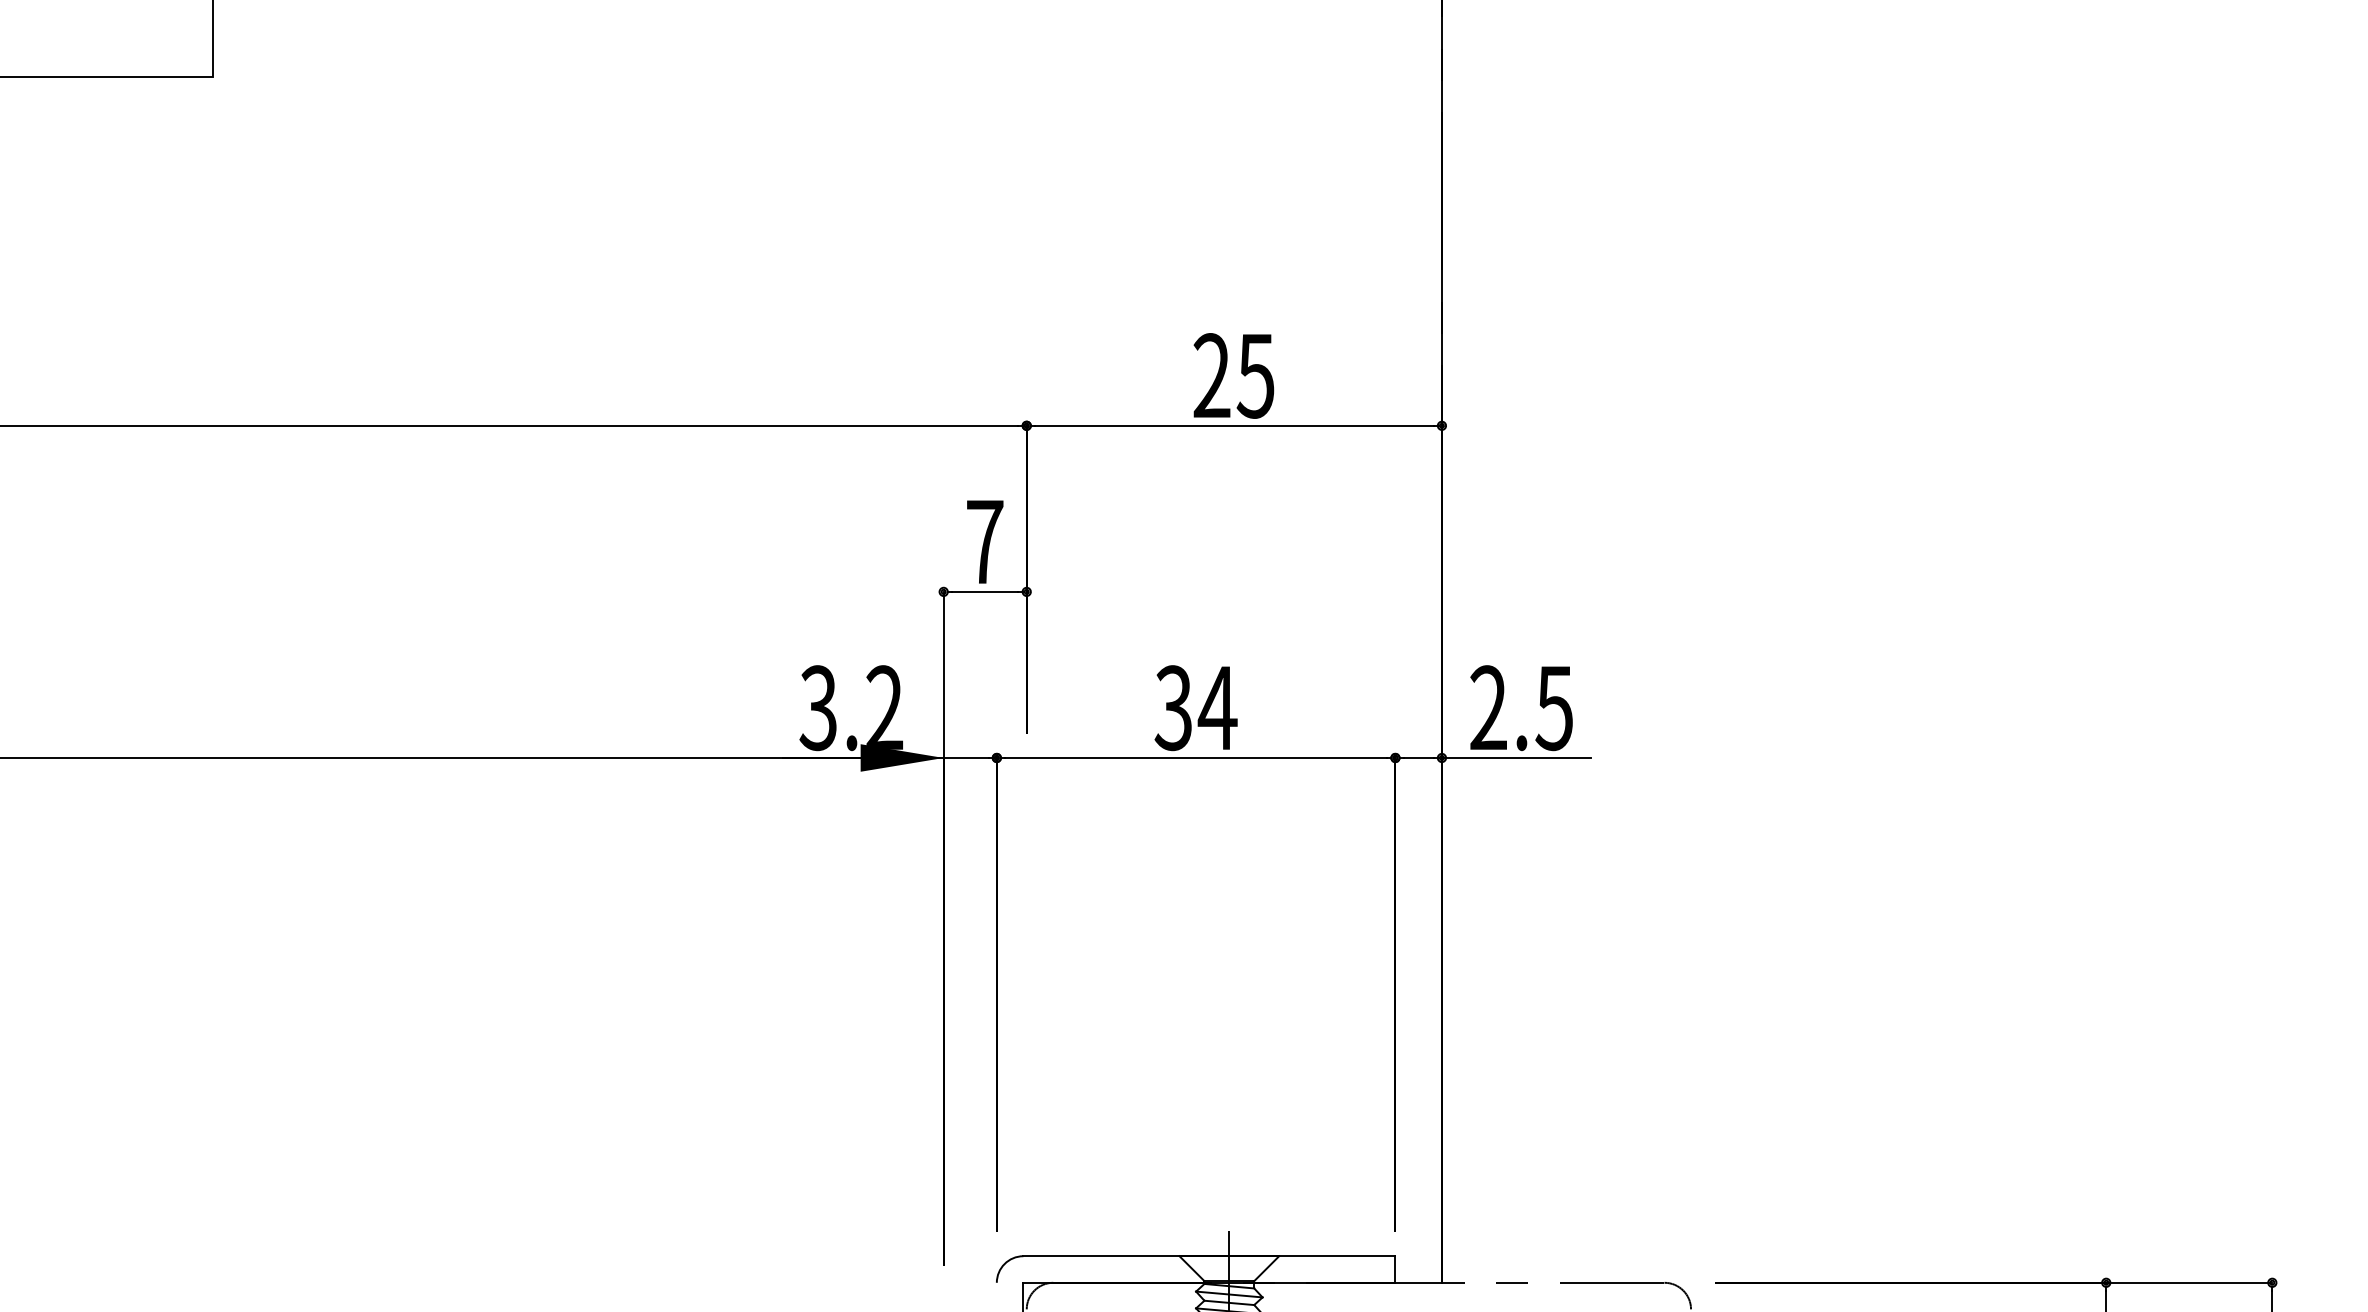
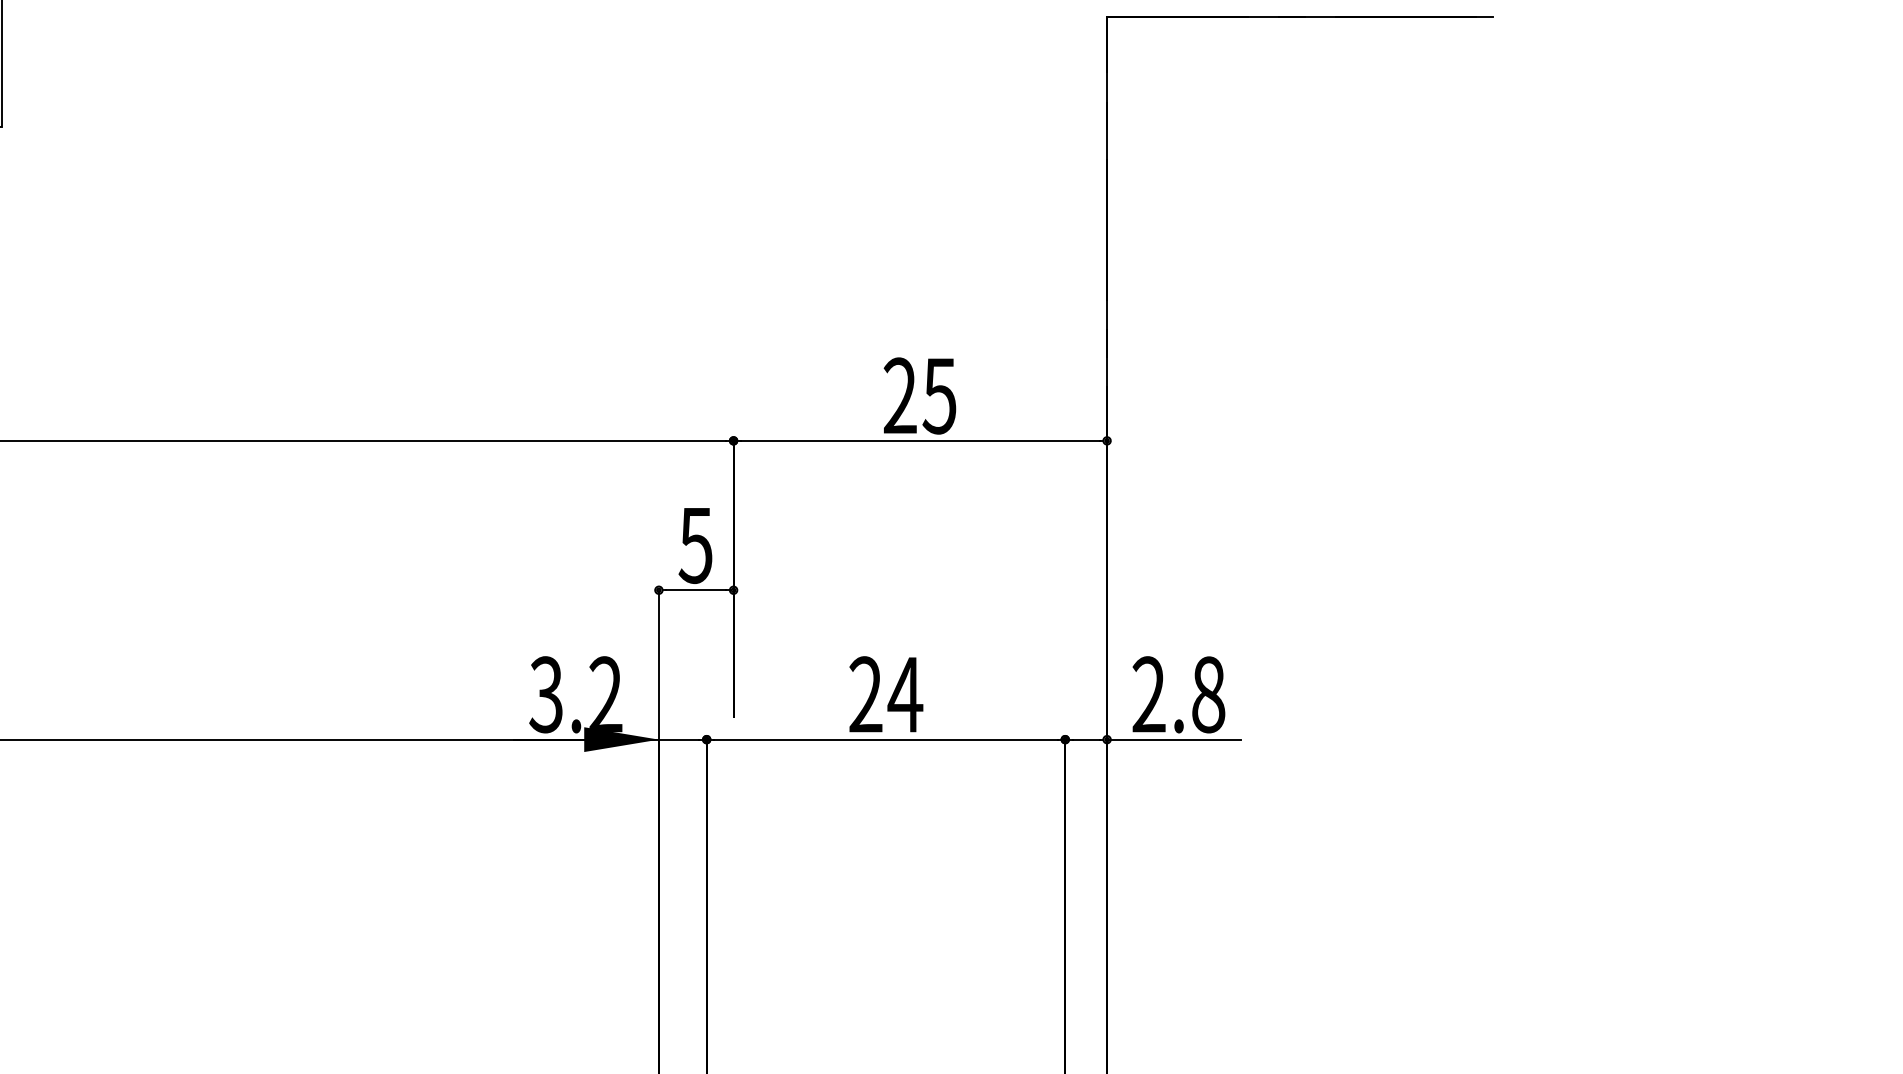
text: (984, 542) -> (695, 545), 7 -> 5
text: (1173, 708) -> (865, 695), 34 -> 24
text: (1554, 708) -> (1208, 695), 2.5 -> 2.8

